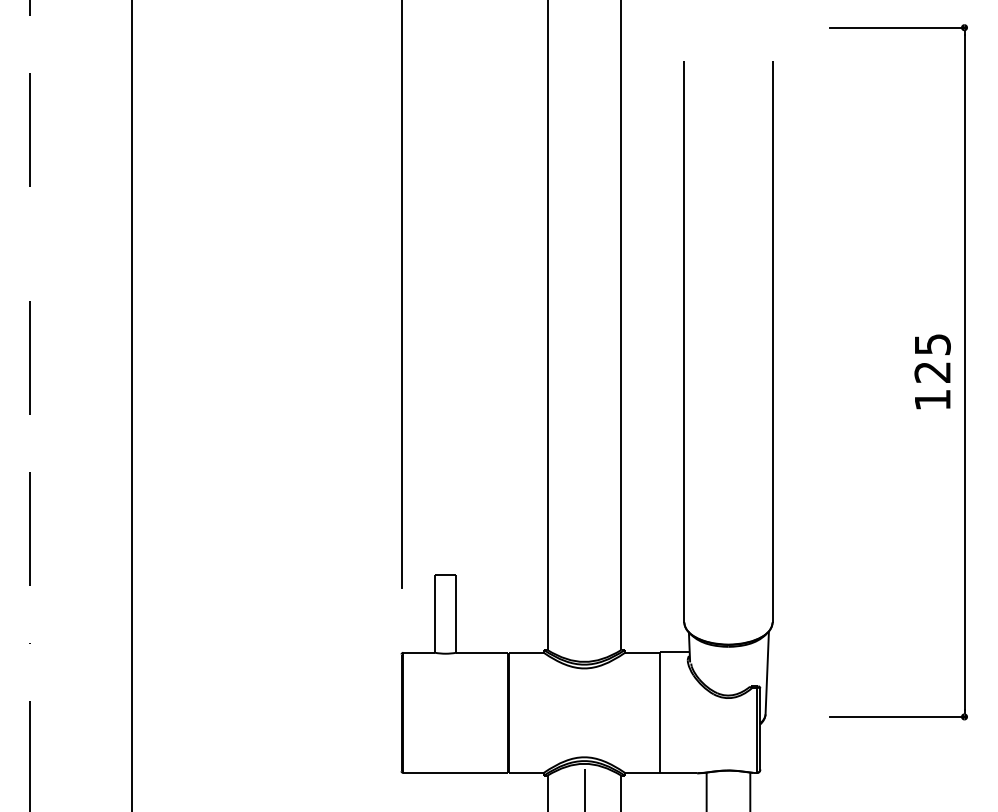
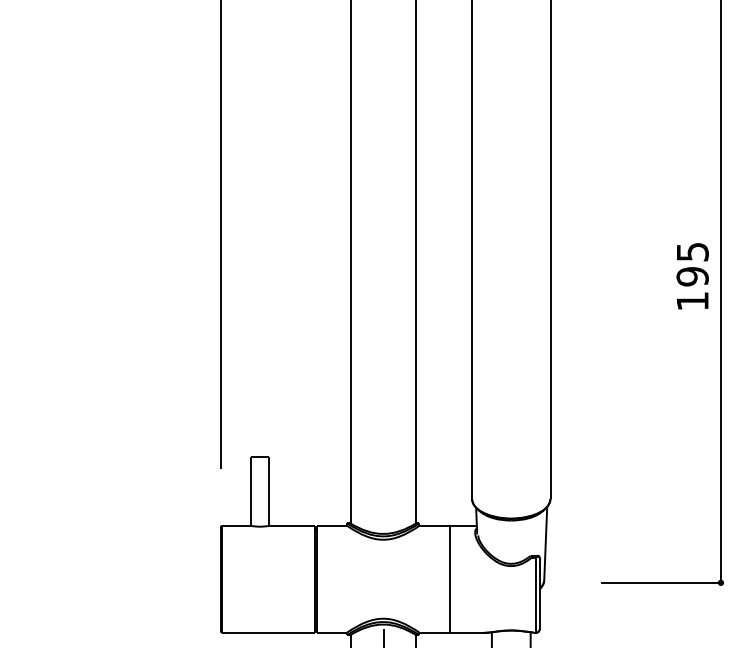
text: (932, 372) -> (692, 276), 125 -> 195

